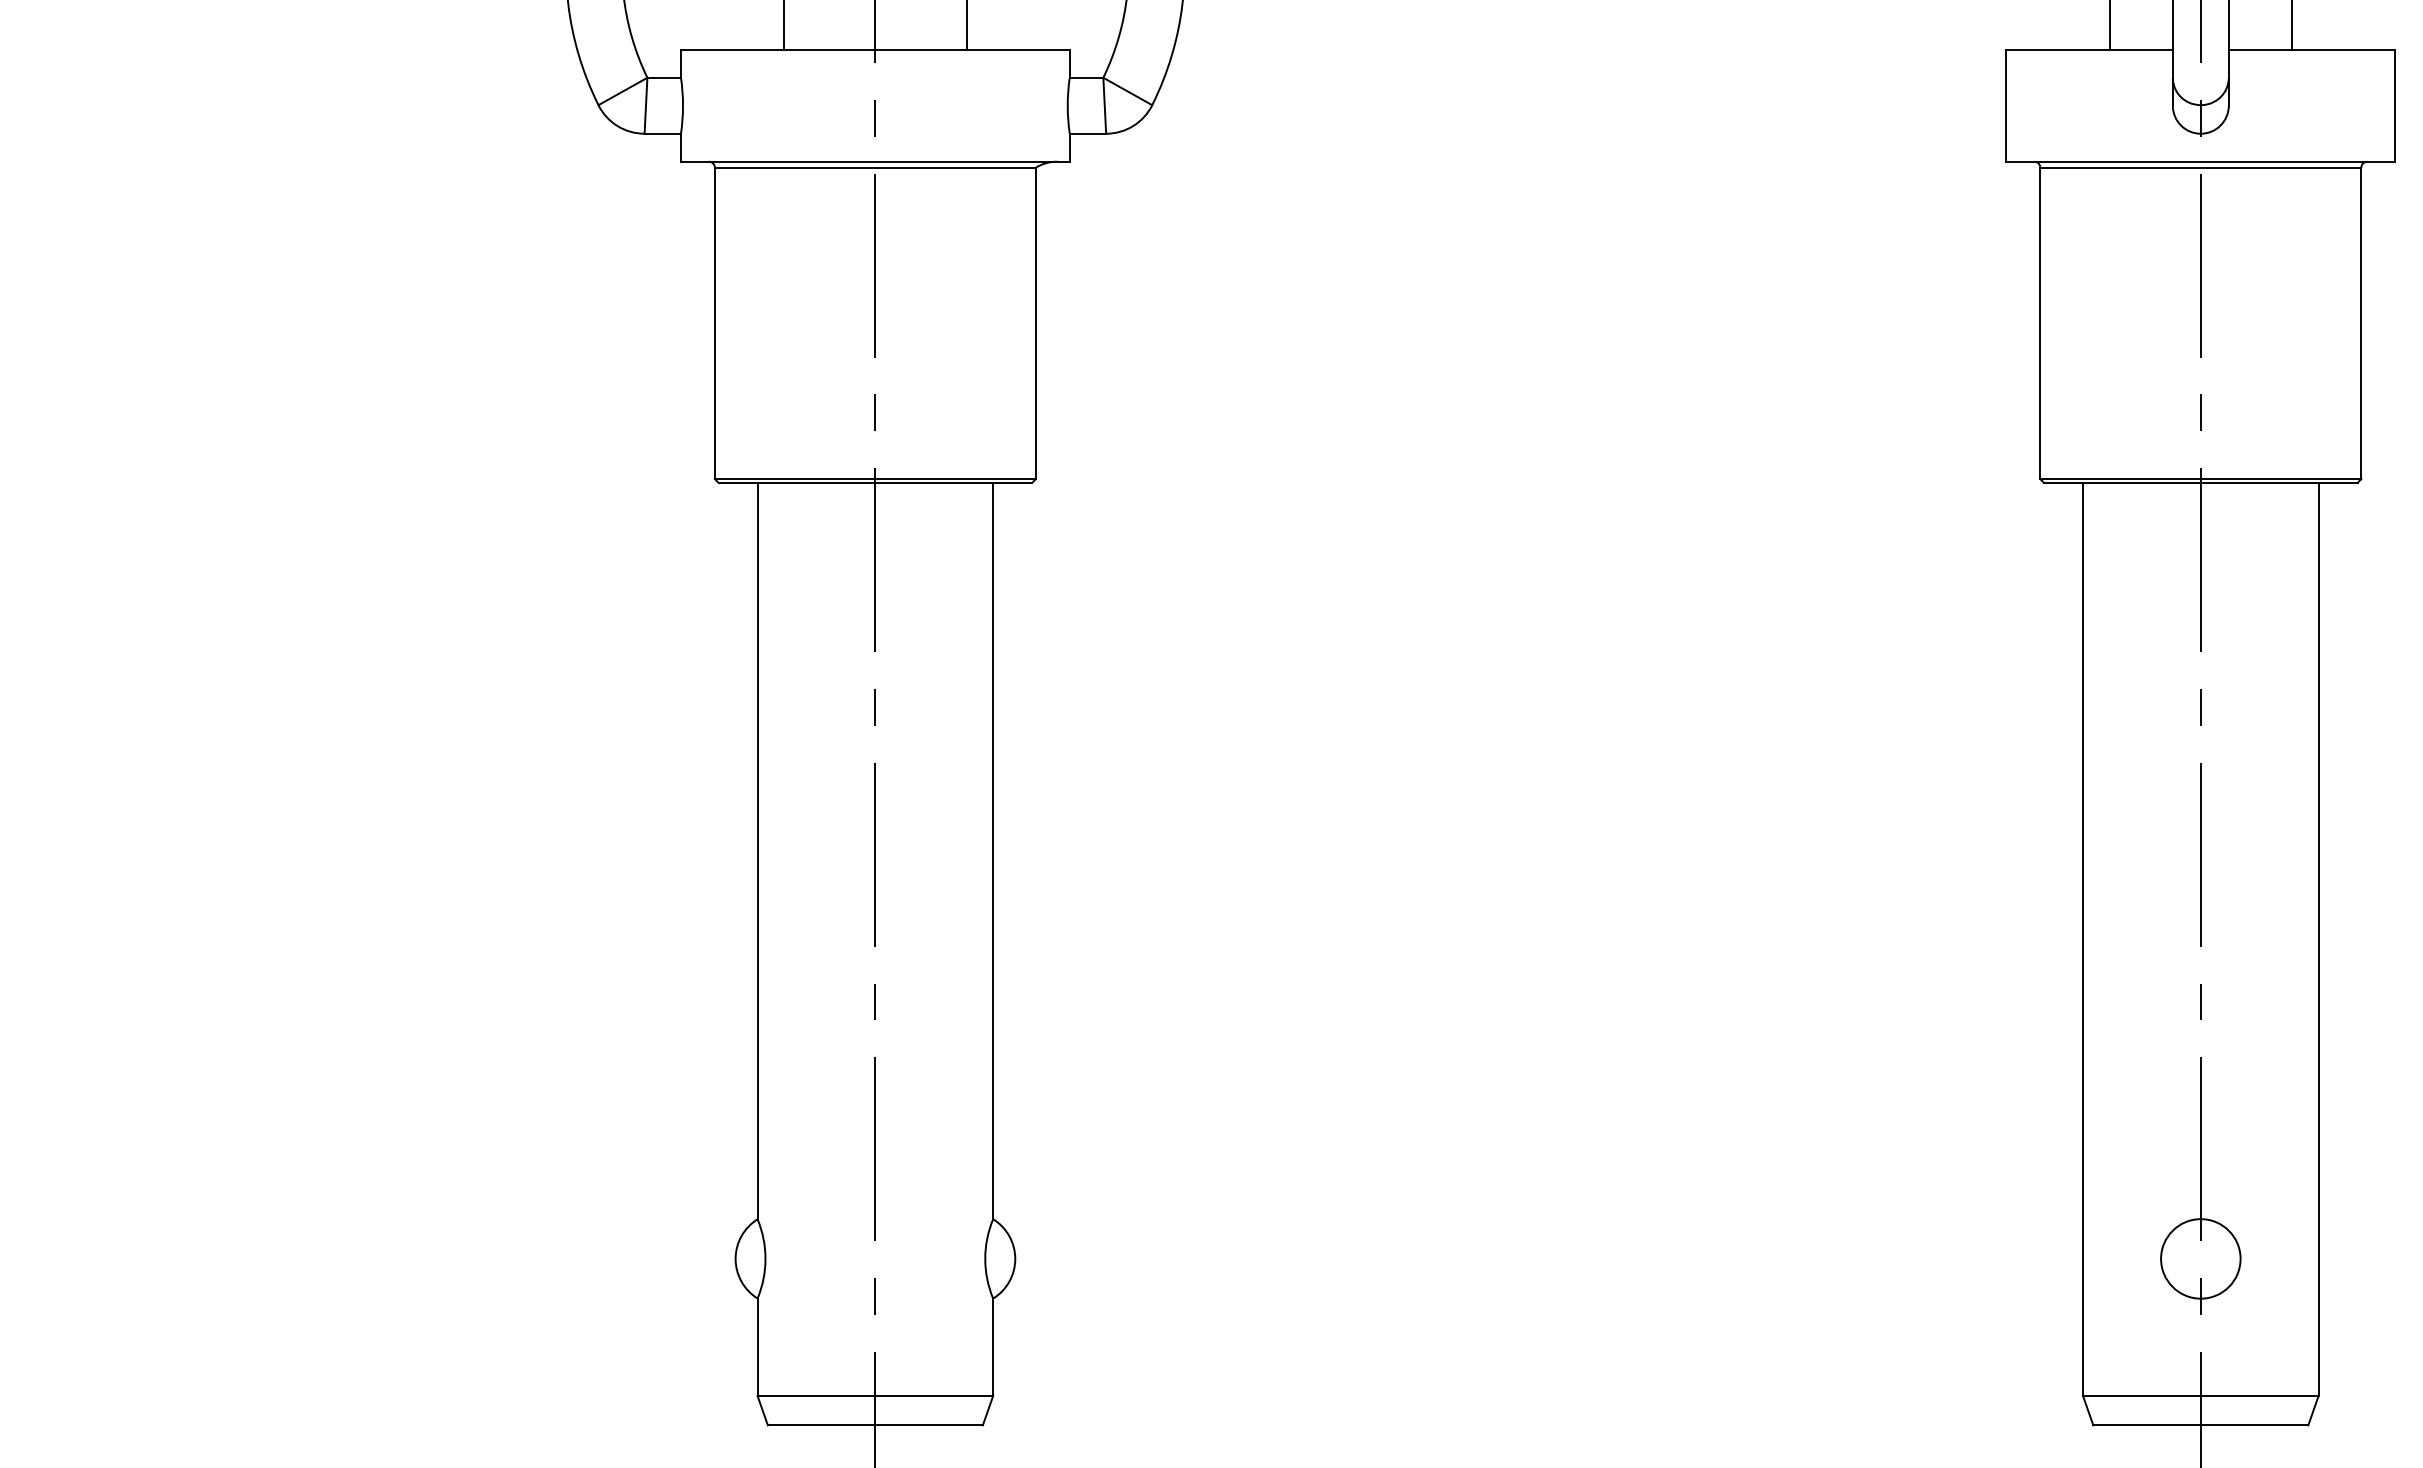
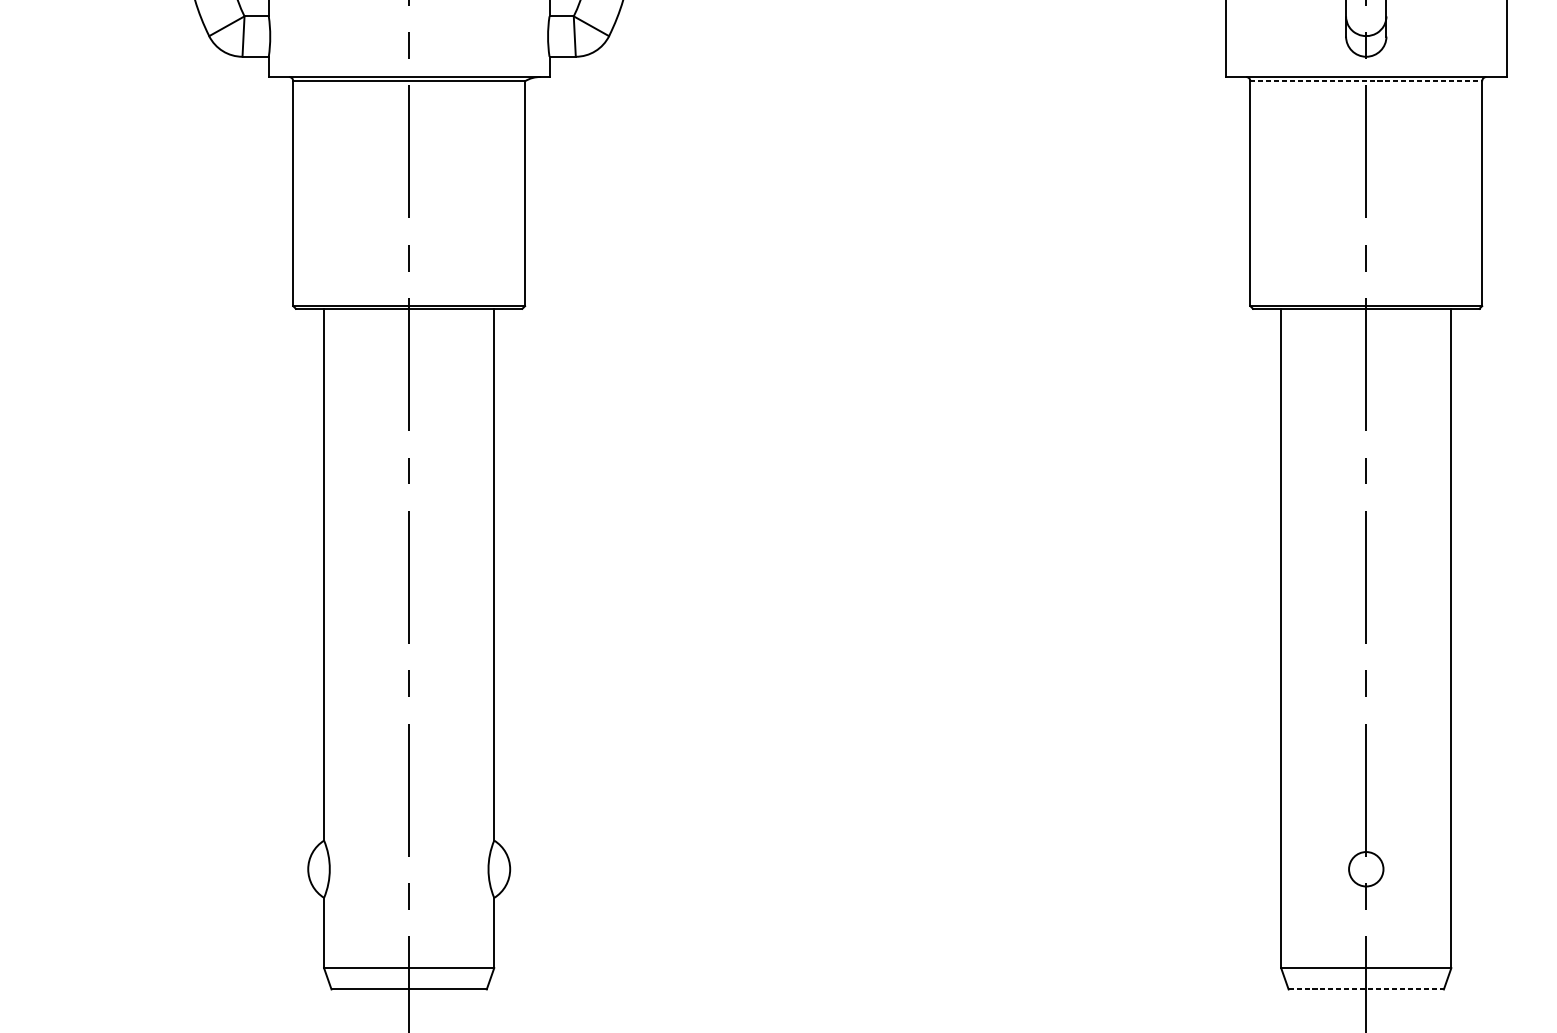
line: (2200, 167) -> (1366, 81), solid -> dashed
circle: (2200, 1258) -> (1366, 868), size x0.6
line: (2200, 1425) -> (1366, 989), solid -> dashed

